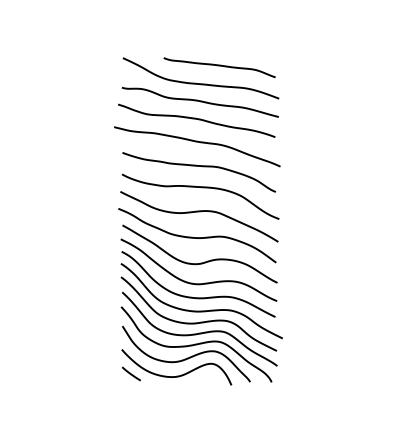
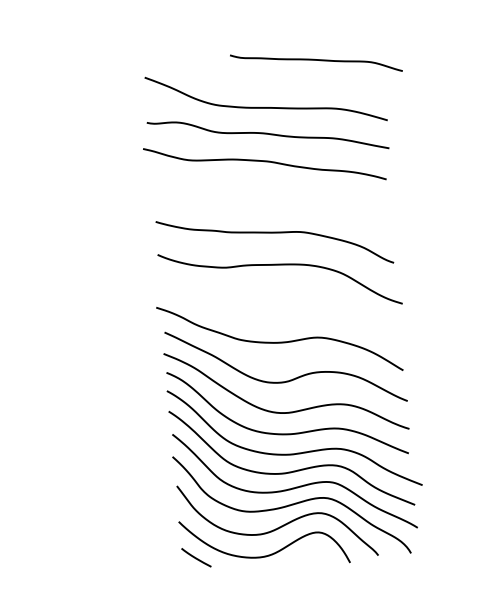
curve: (219, 66) -> (315, 61), moved
curve: (197, 142) -> (268, 197), removed
curve: (199, 212) -> (280, 303), removed

